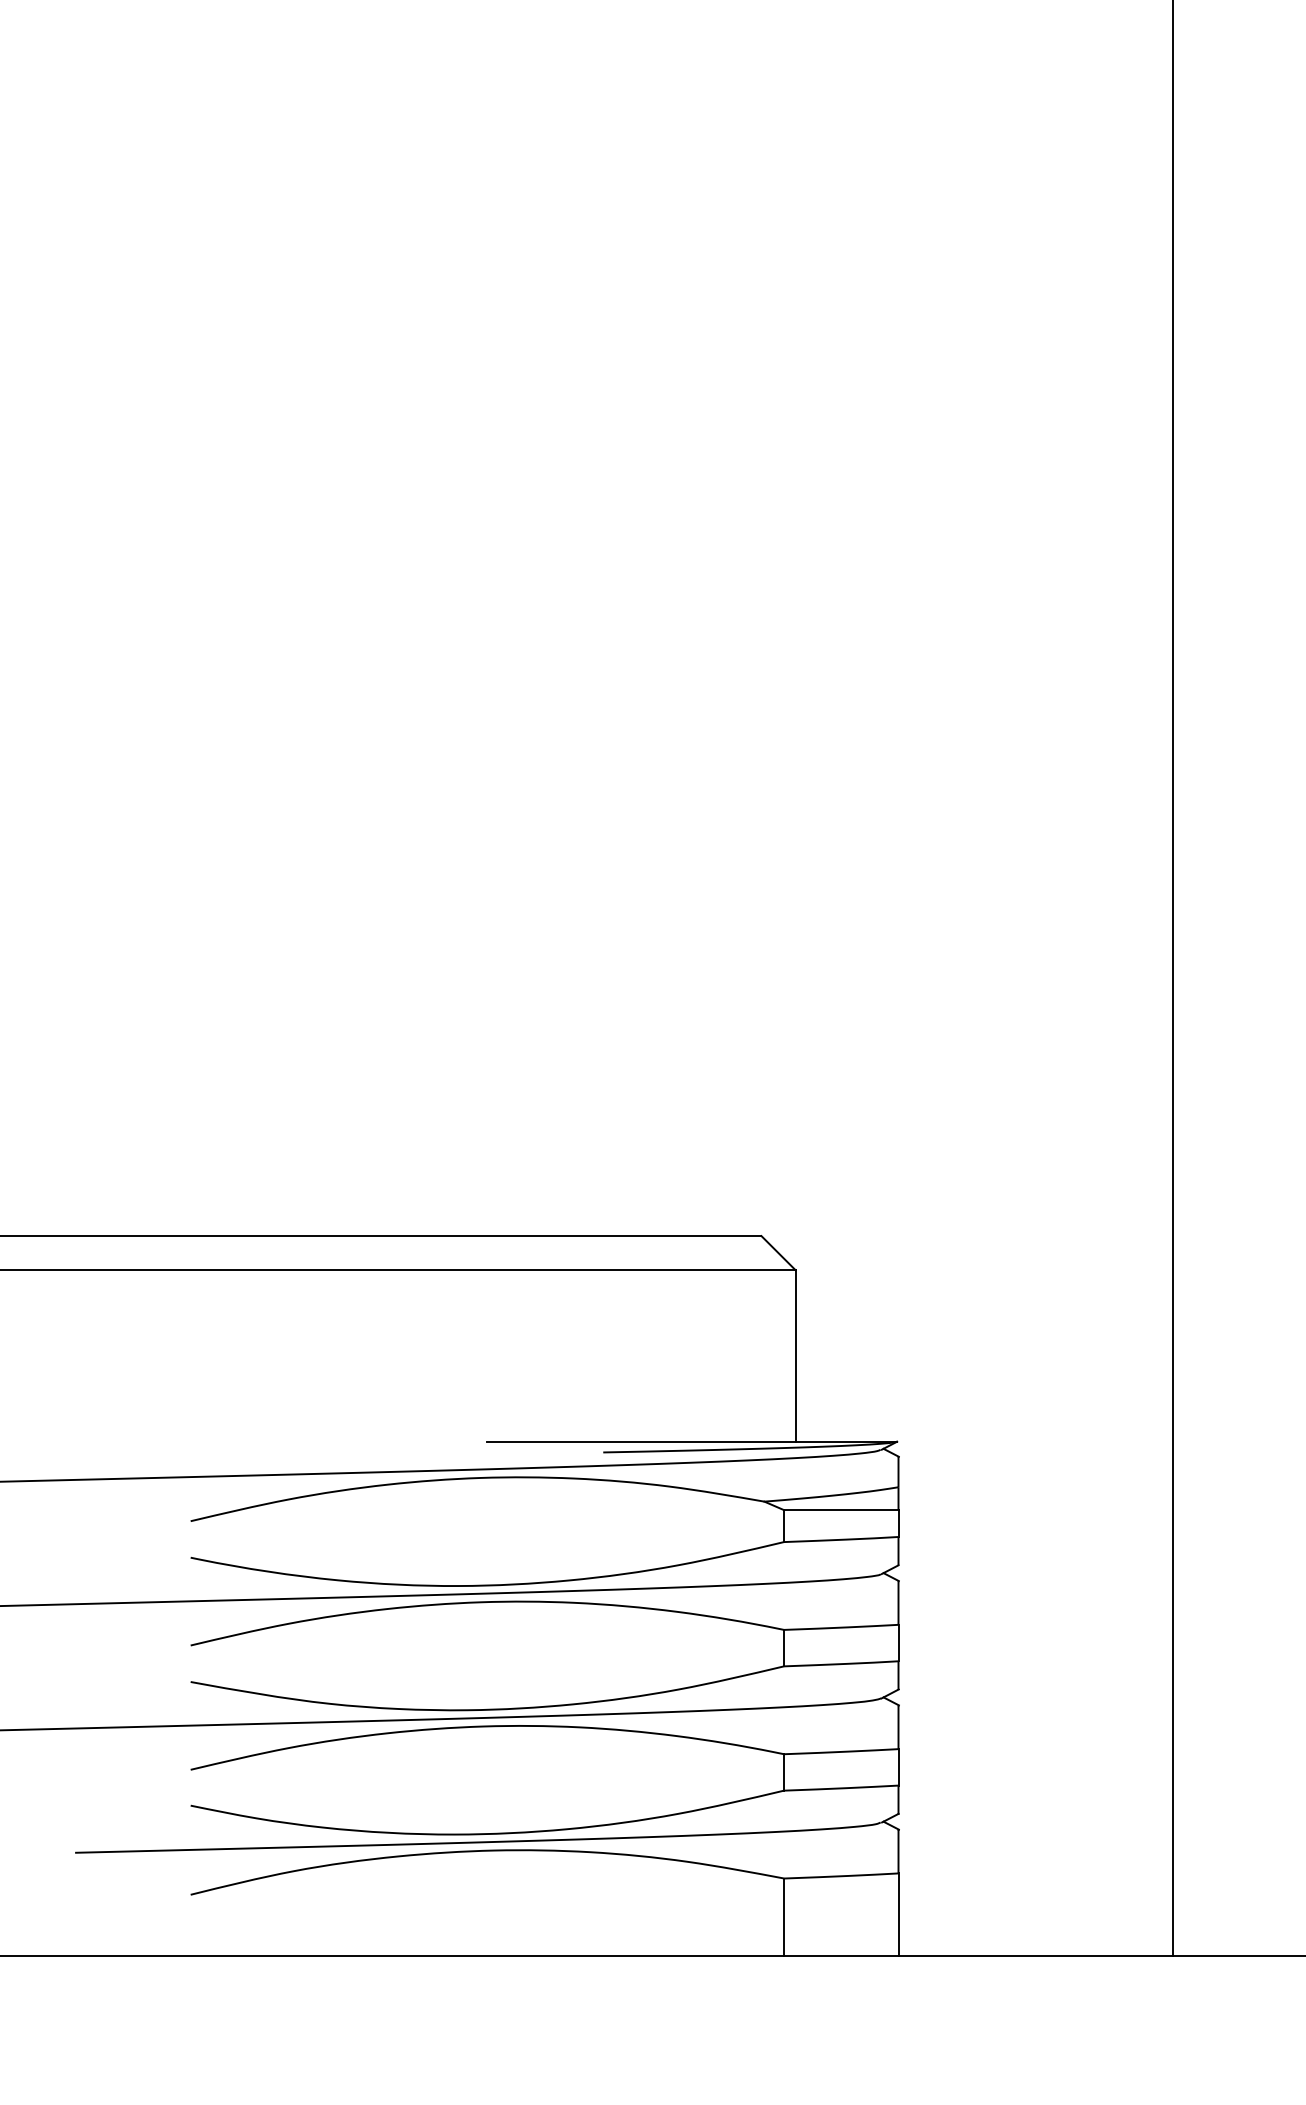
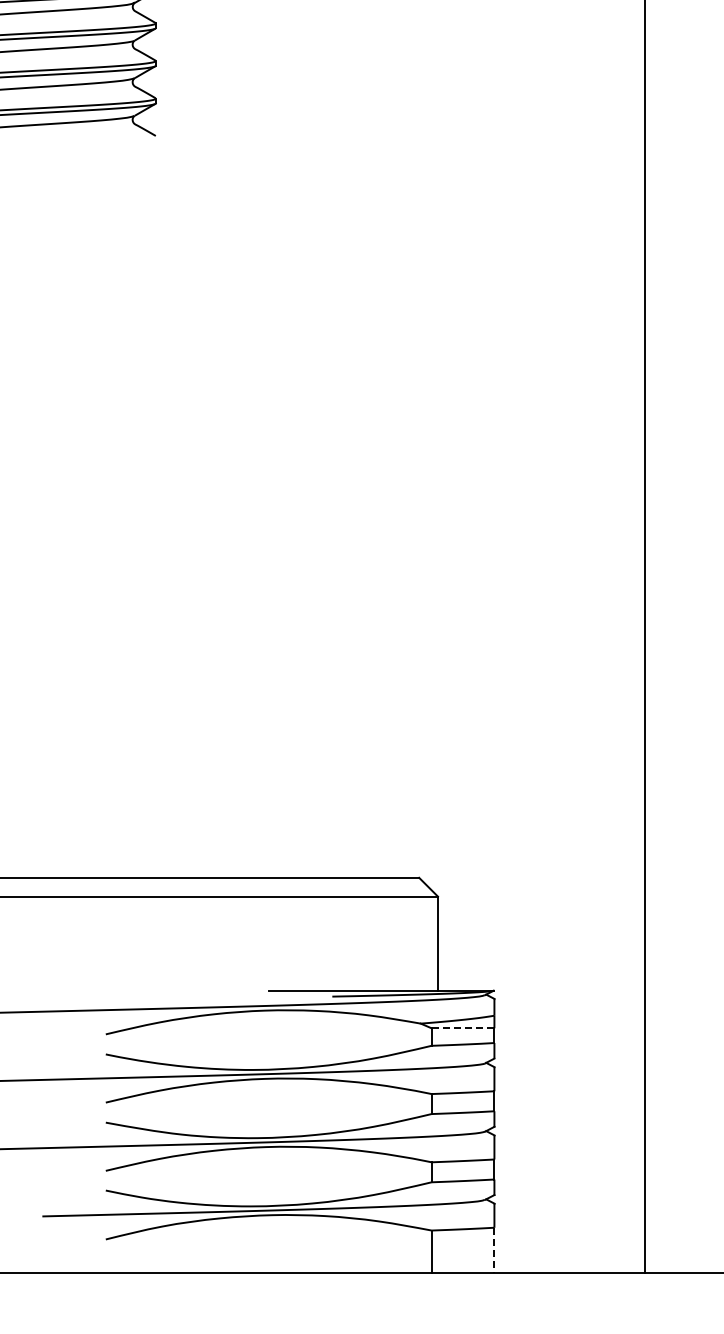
line: (842, 1510) -> (463, 1028), solid -> dashed
line: (898, 1914) -> (494, 1250), solid -> dashed

